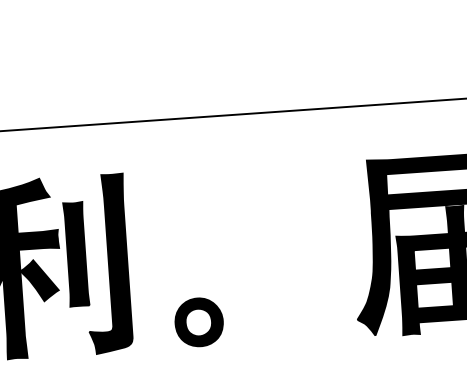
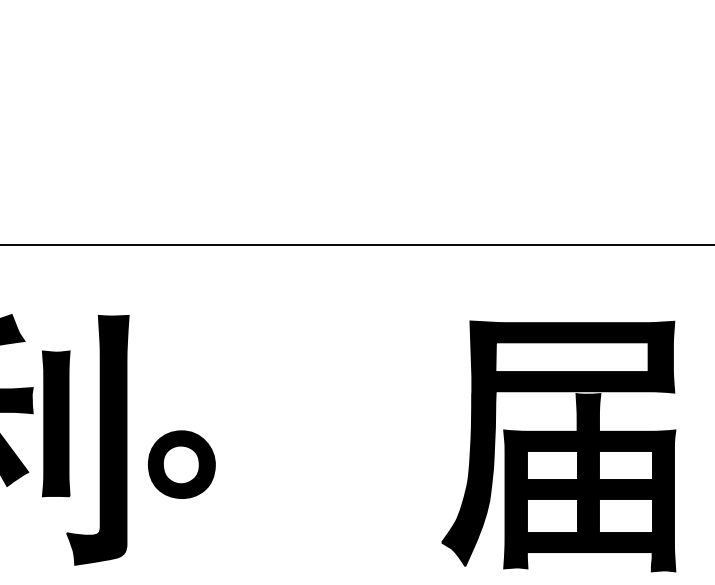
part: (198, 322) -> (181, 464), moved

